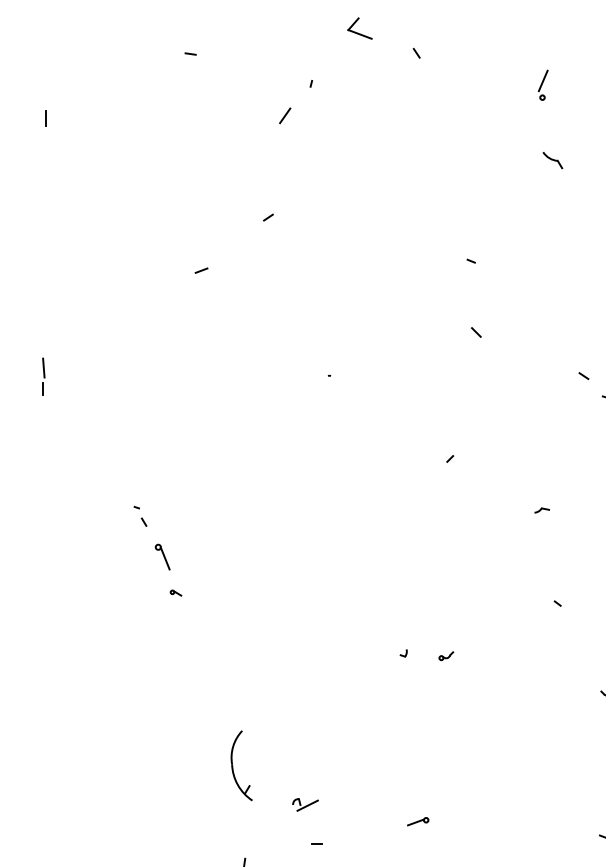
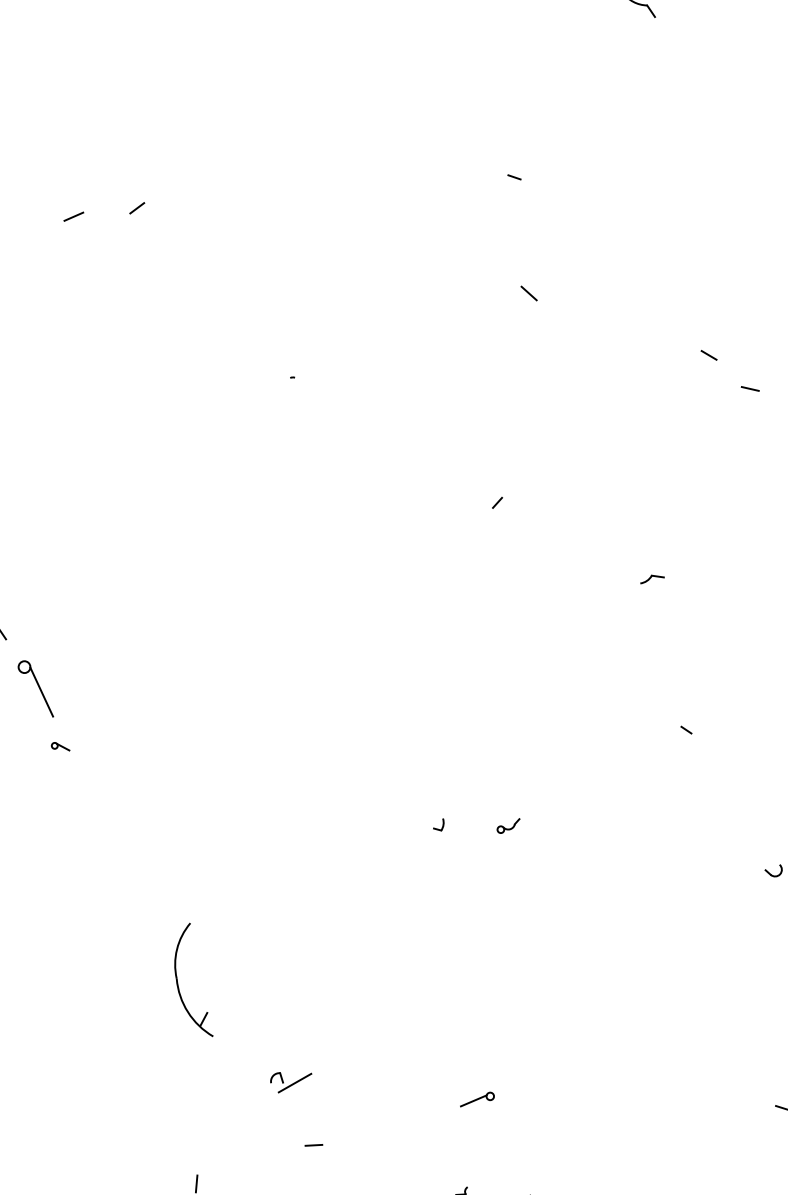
line: (268, 217) -> (137, 208), moved
part: (162, 556) -> (35, 688), size x1.4
part: (233, 765) -> (179, 980), moved

